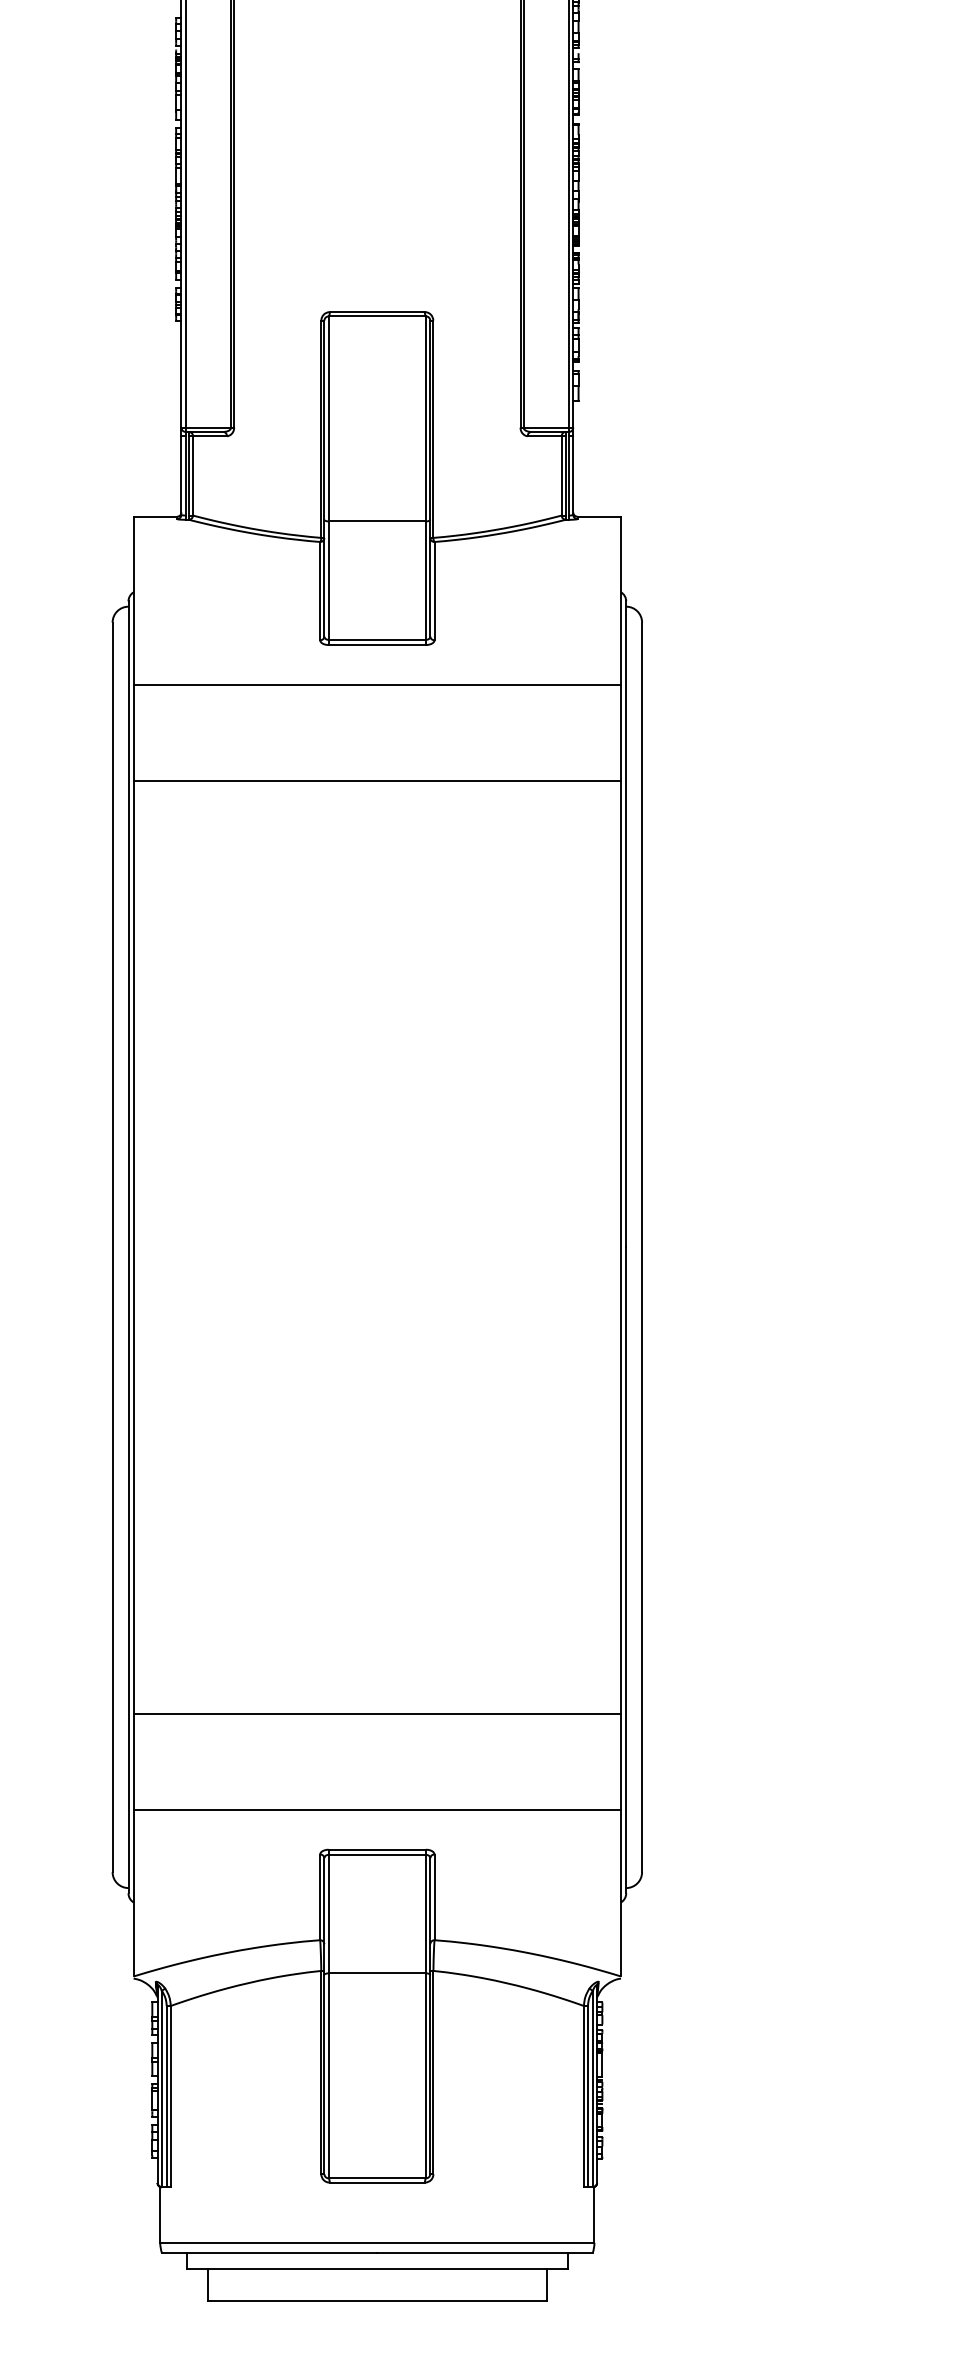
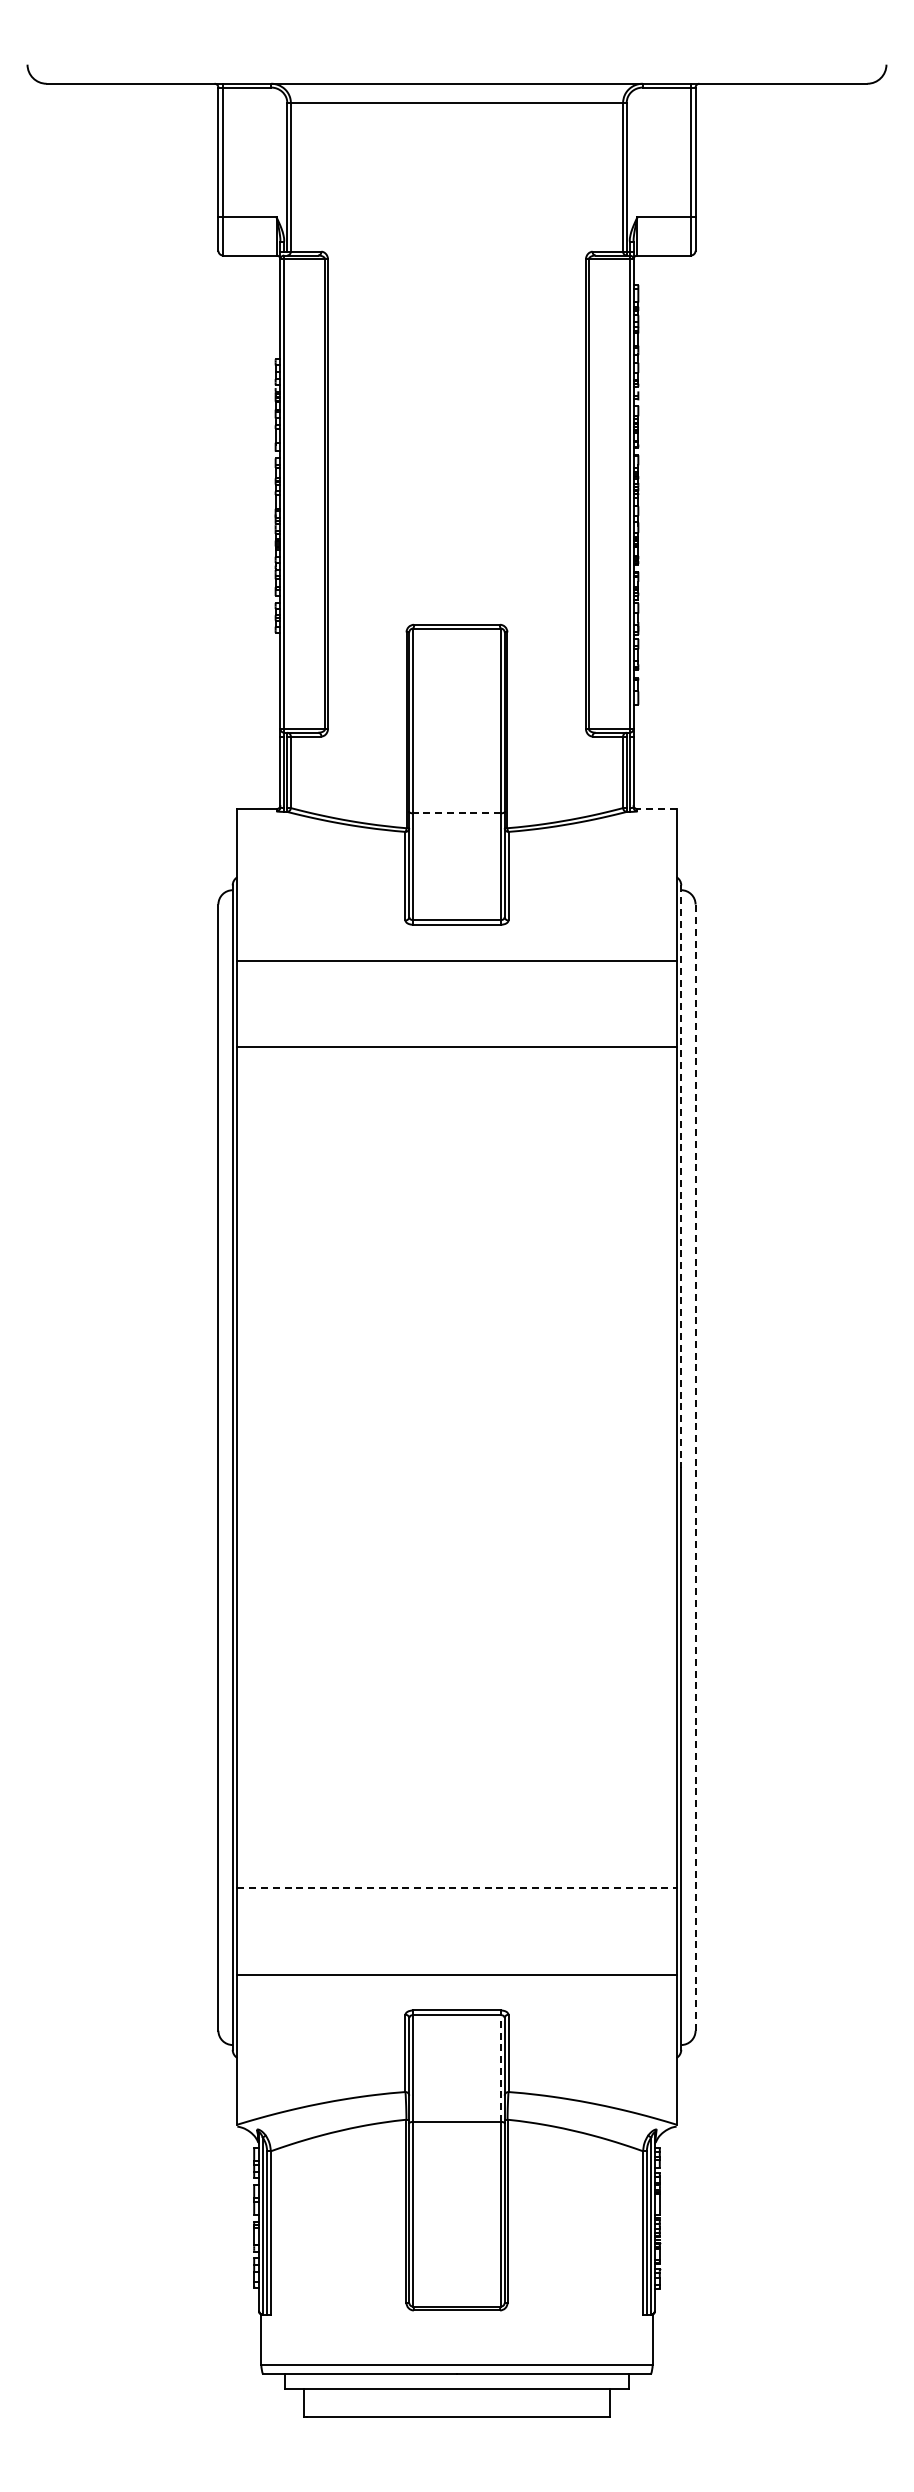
line: (598, 517) -> (656, 809), solid -> dashed
line: (377, 521) -> (457, 813), solid -> dashed
line: (626, 925) -> (681, 1177), solid -> dashed
line: (642, 1247) -> (695, 1467), solid -> dashed
line: (377, 1713) -> (457, 1887), solid -> dashed
line: (425, 1914) -> (500, 2068), solid -> dashed

